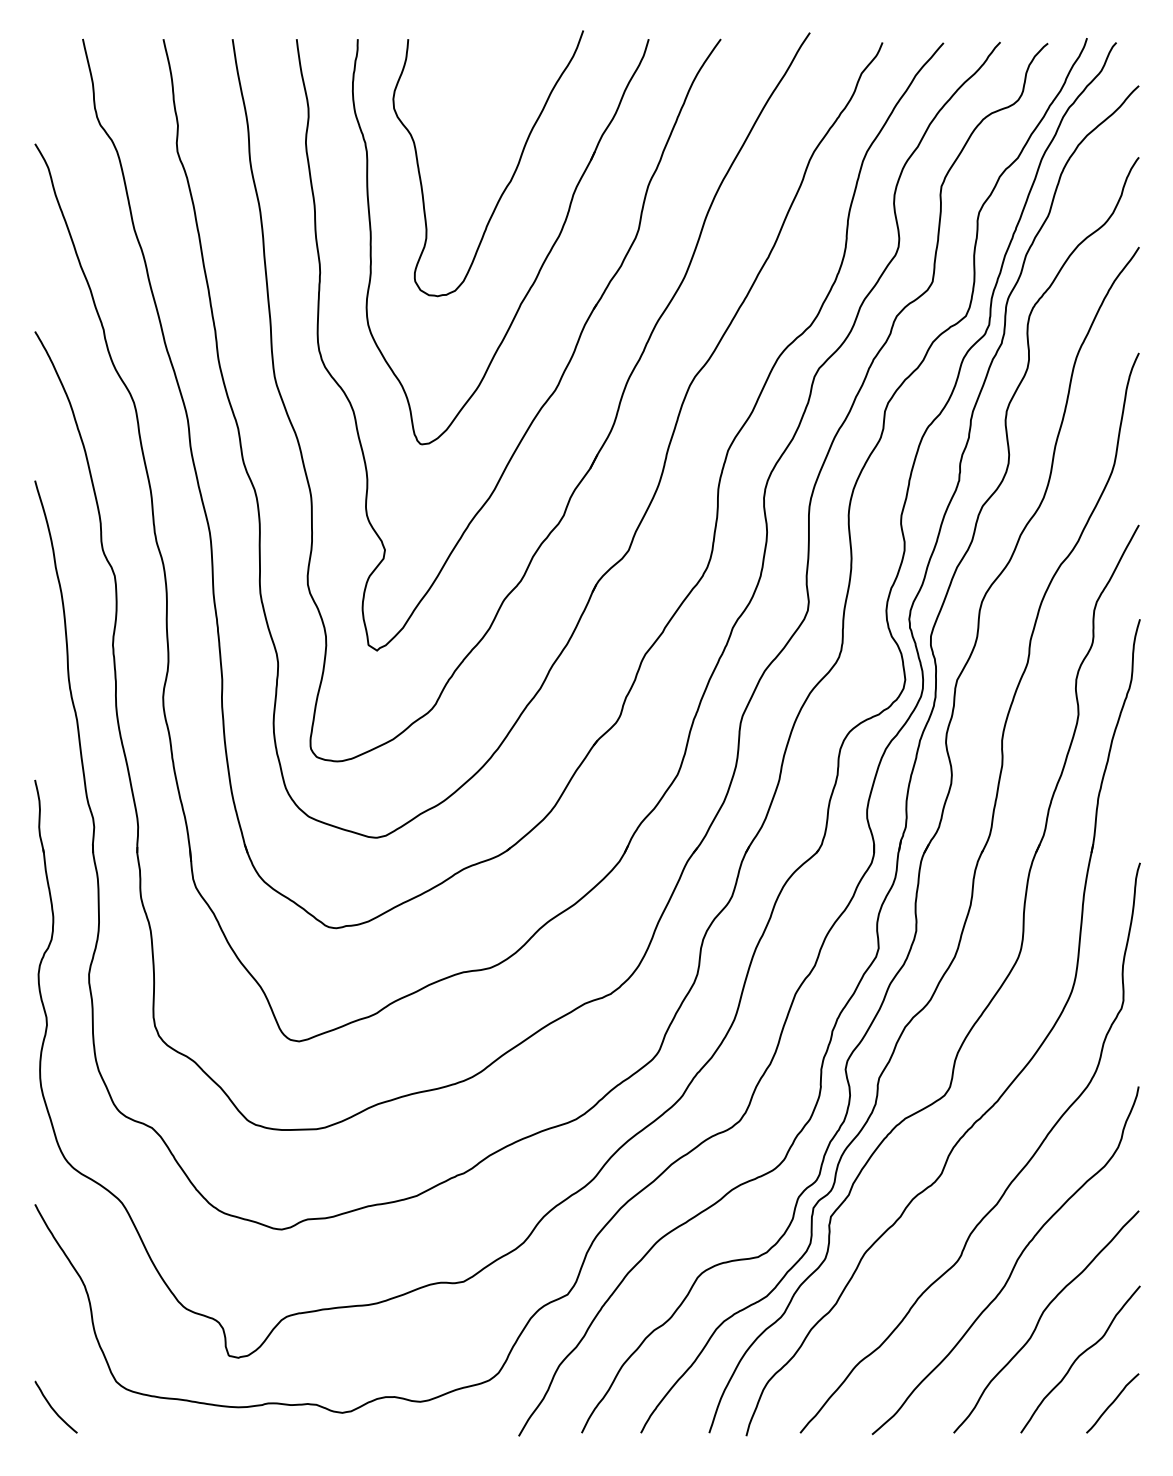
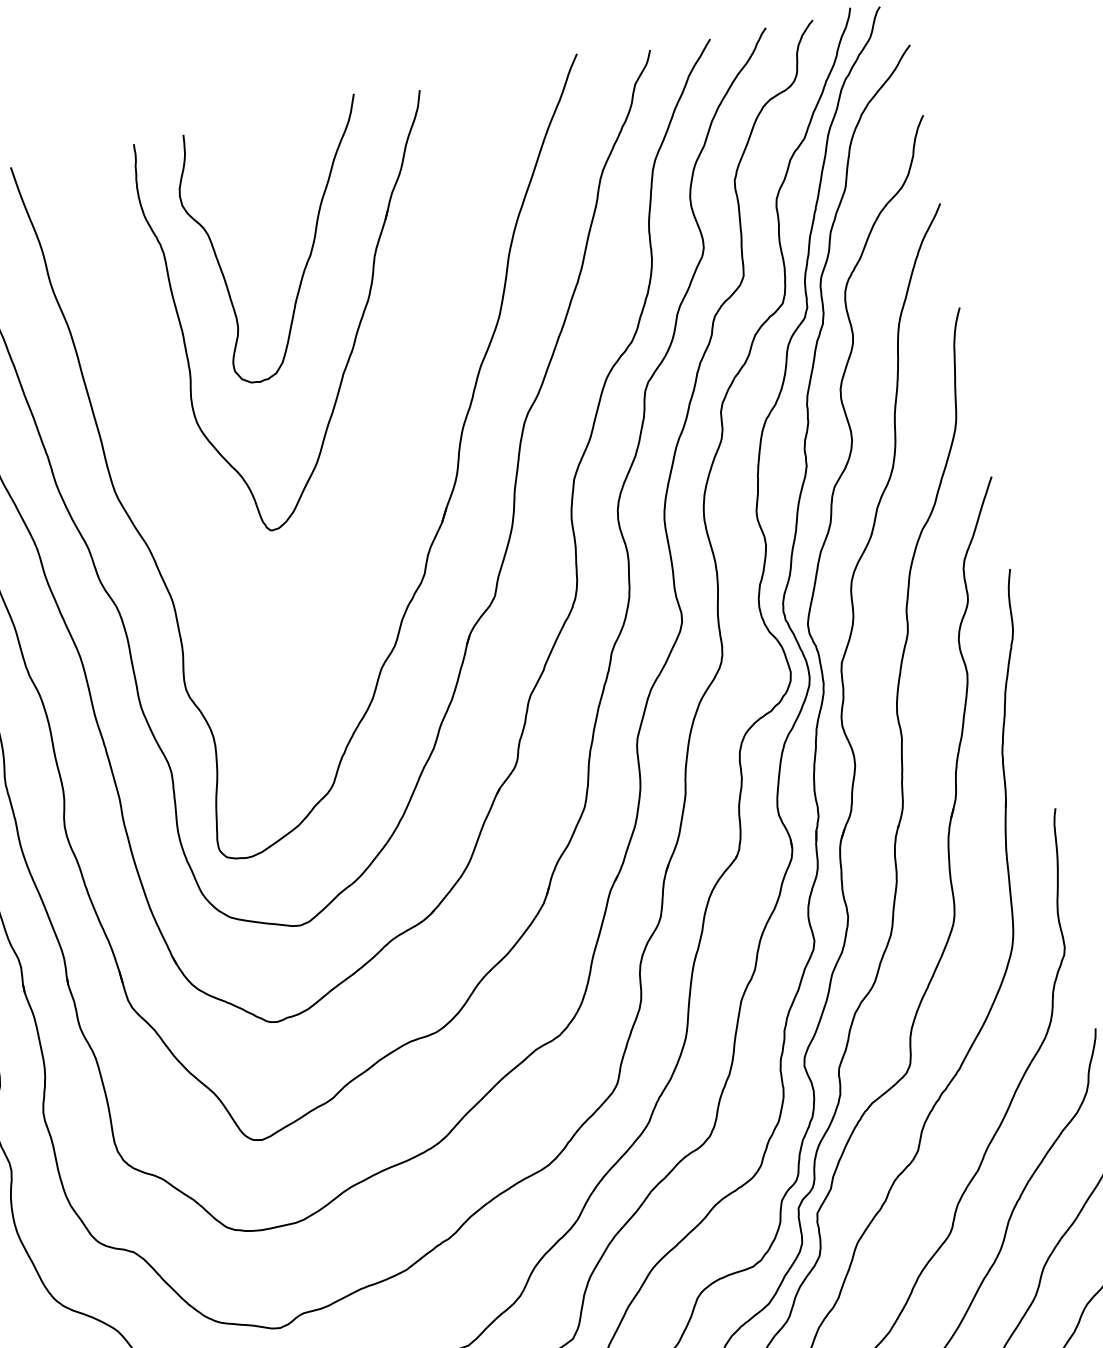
part: (562, 372) -> (396, 433), removed

